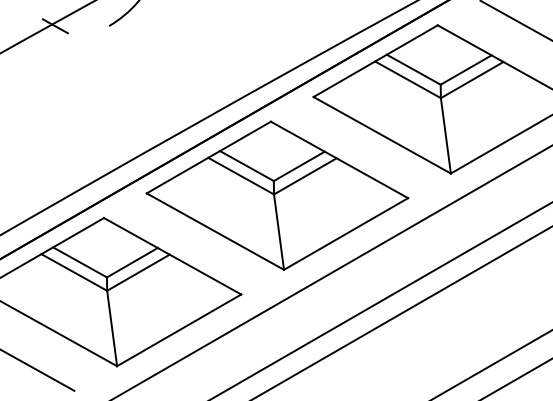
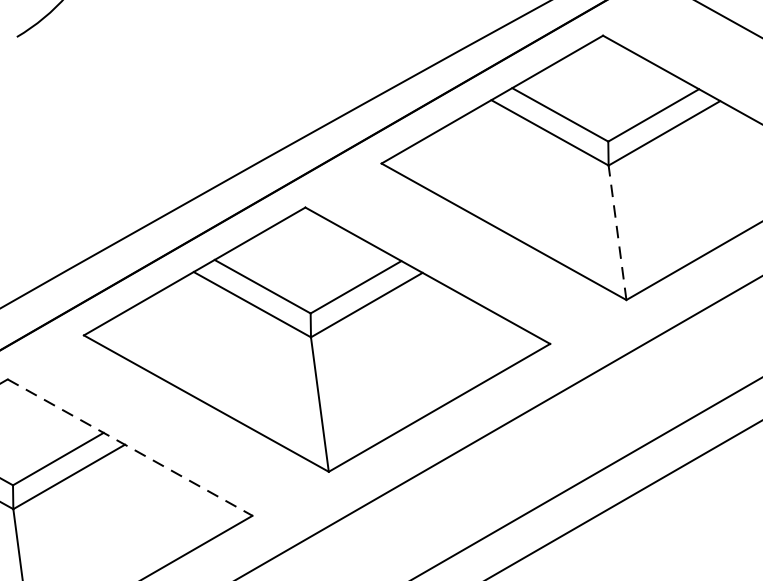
line: (445, 135) -> (616, 232), solid -> dashed
line: (172, 256) -> (129, 448), solid -> dashed

